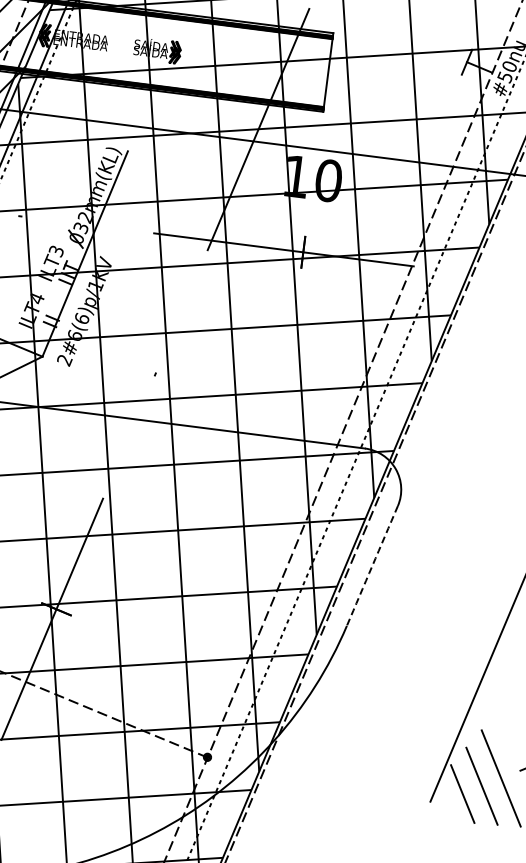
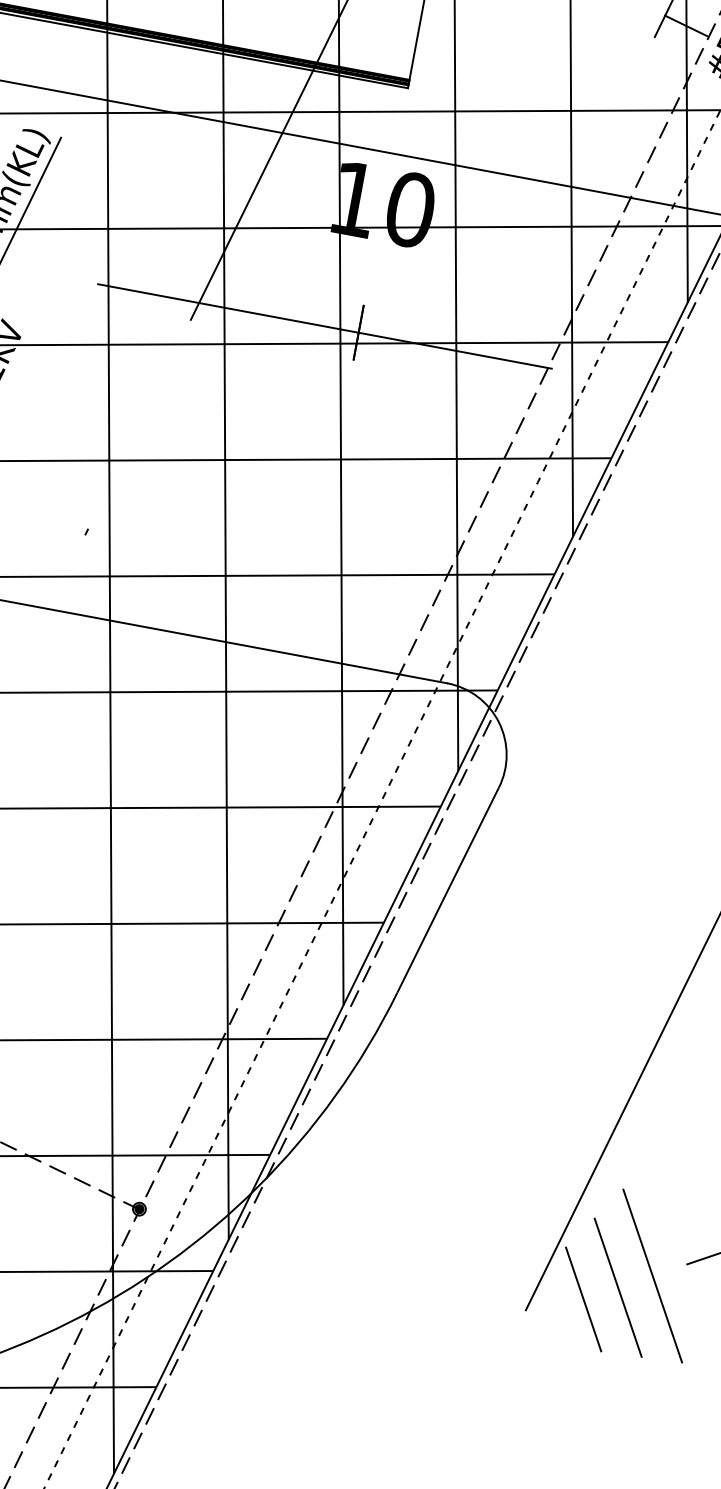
arc: (372, 565) -> (448, 889), dashed -> solid

